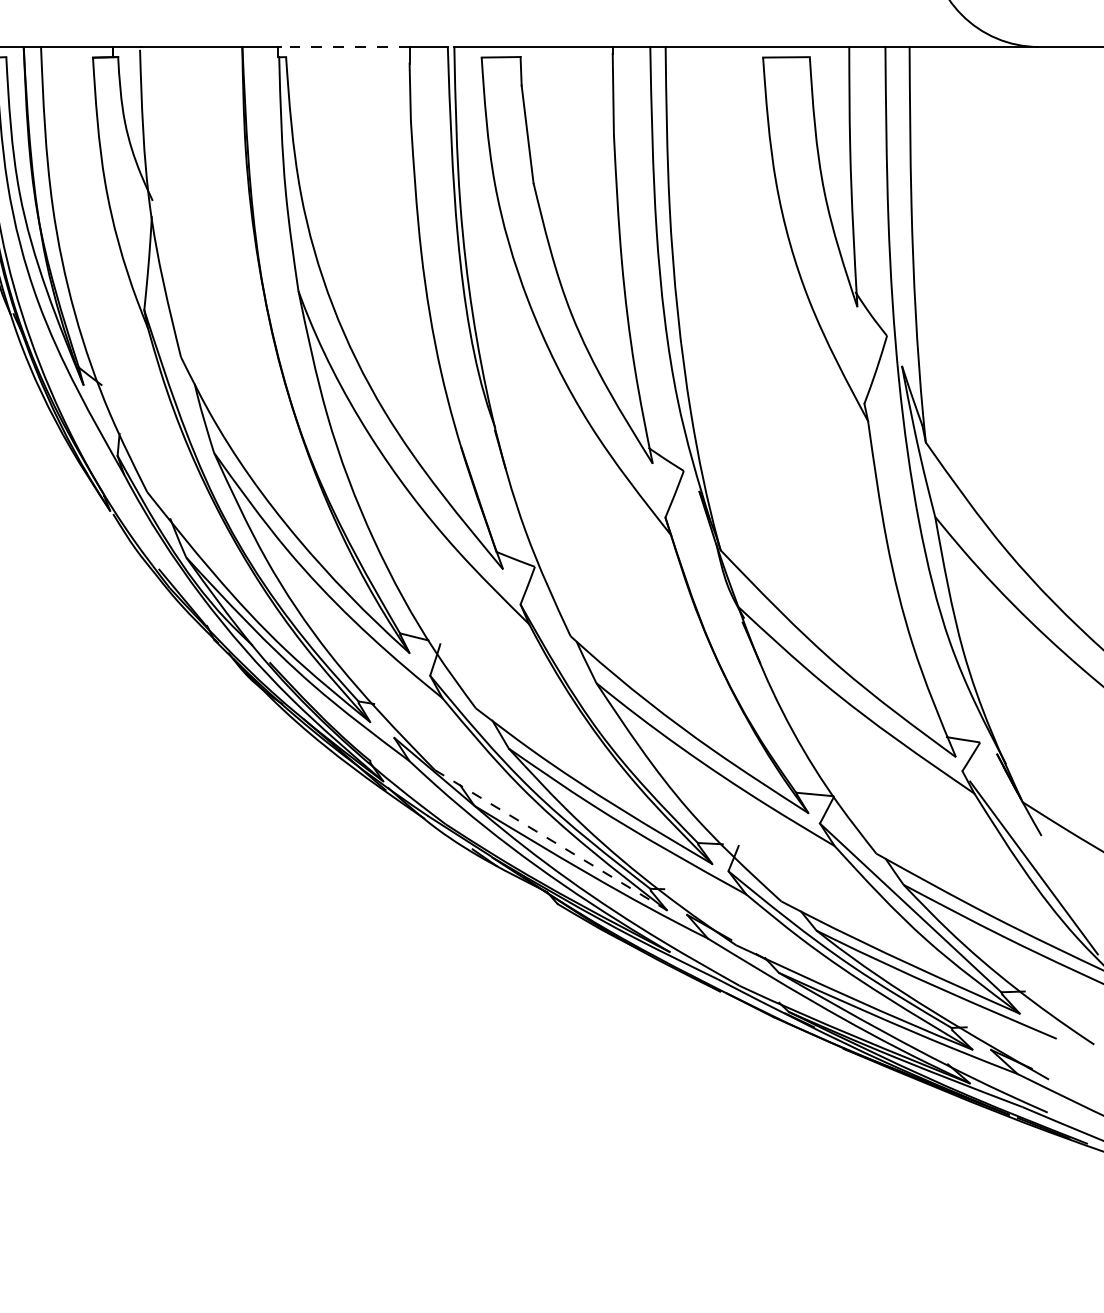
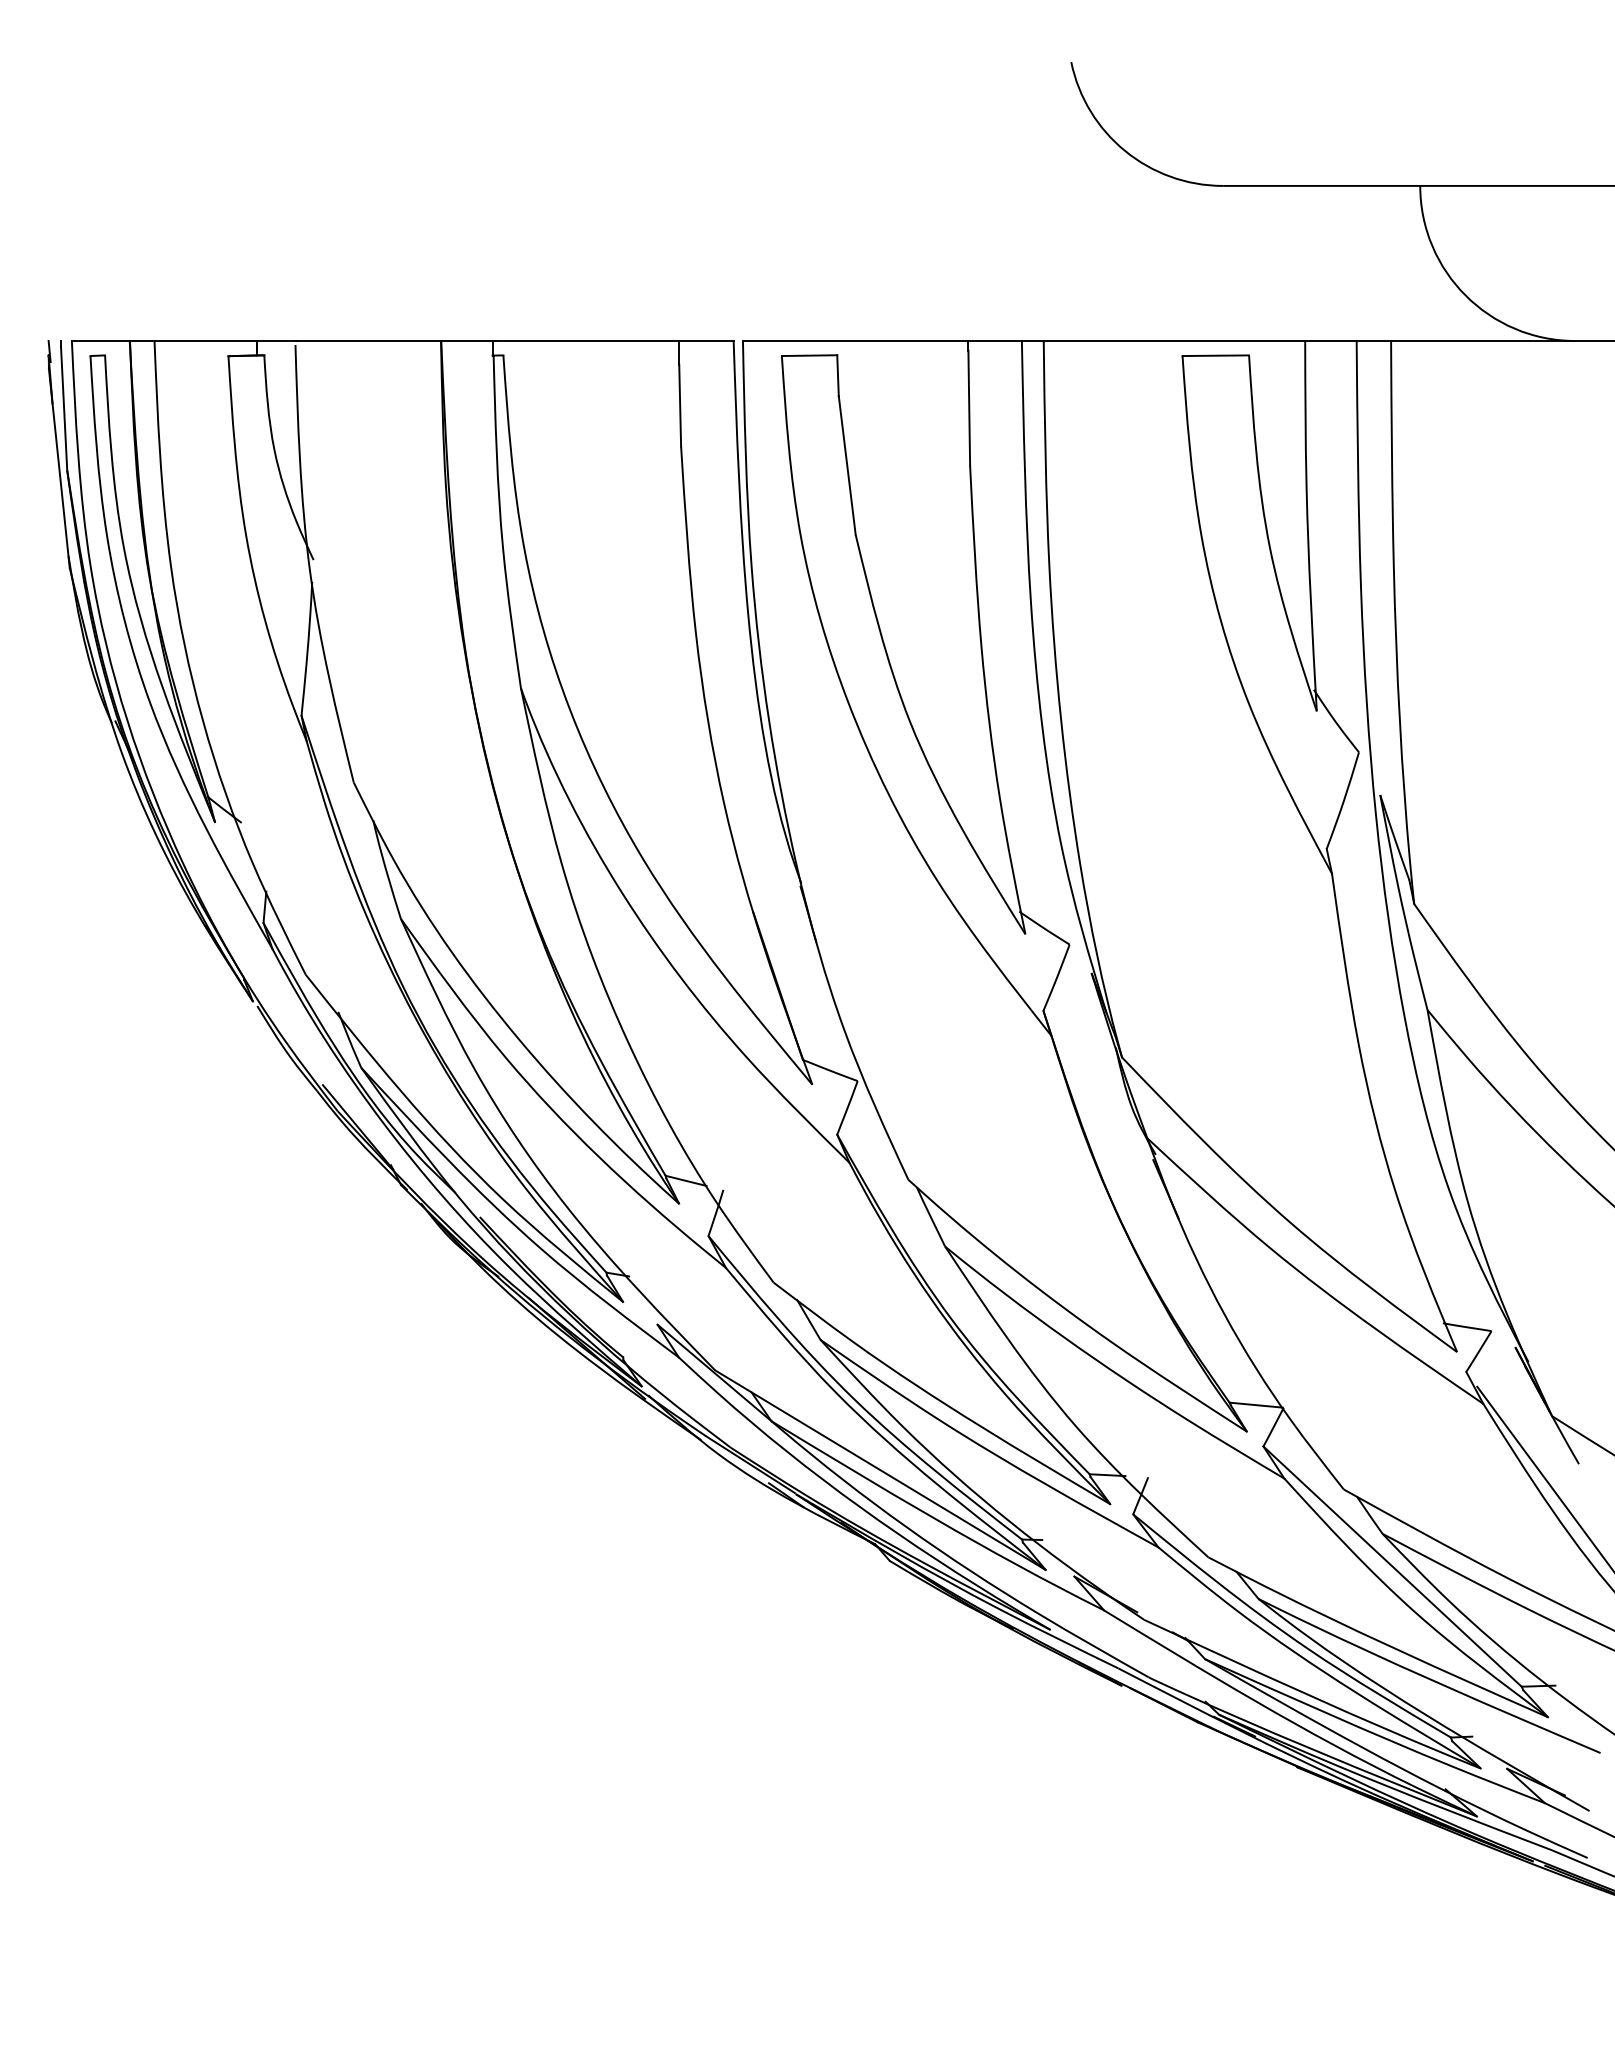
line: (343, 46) -> (585, 340), dashed -> solid
line: (550, 840) -> (880, 1470), dashed -> solid

